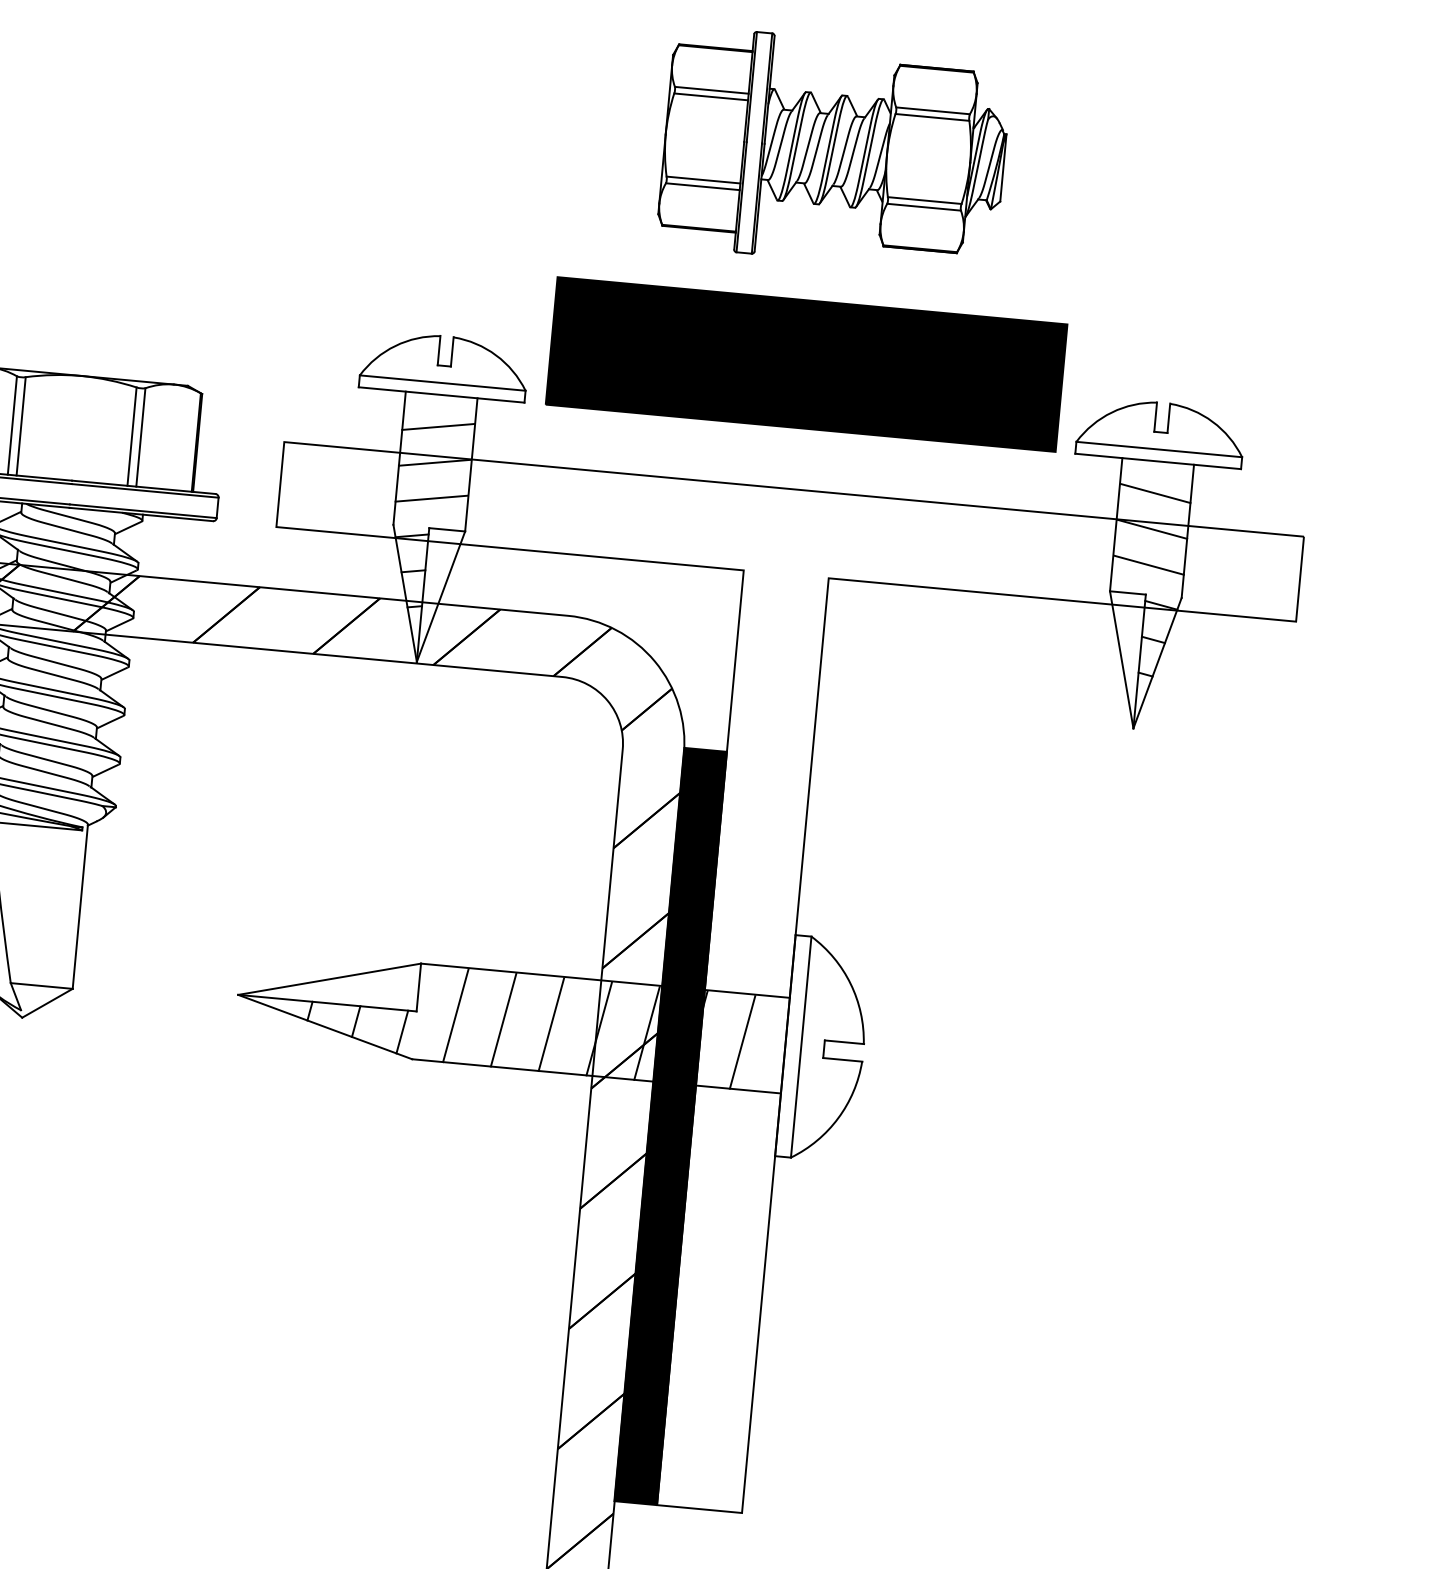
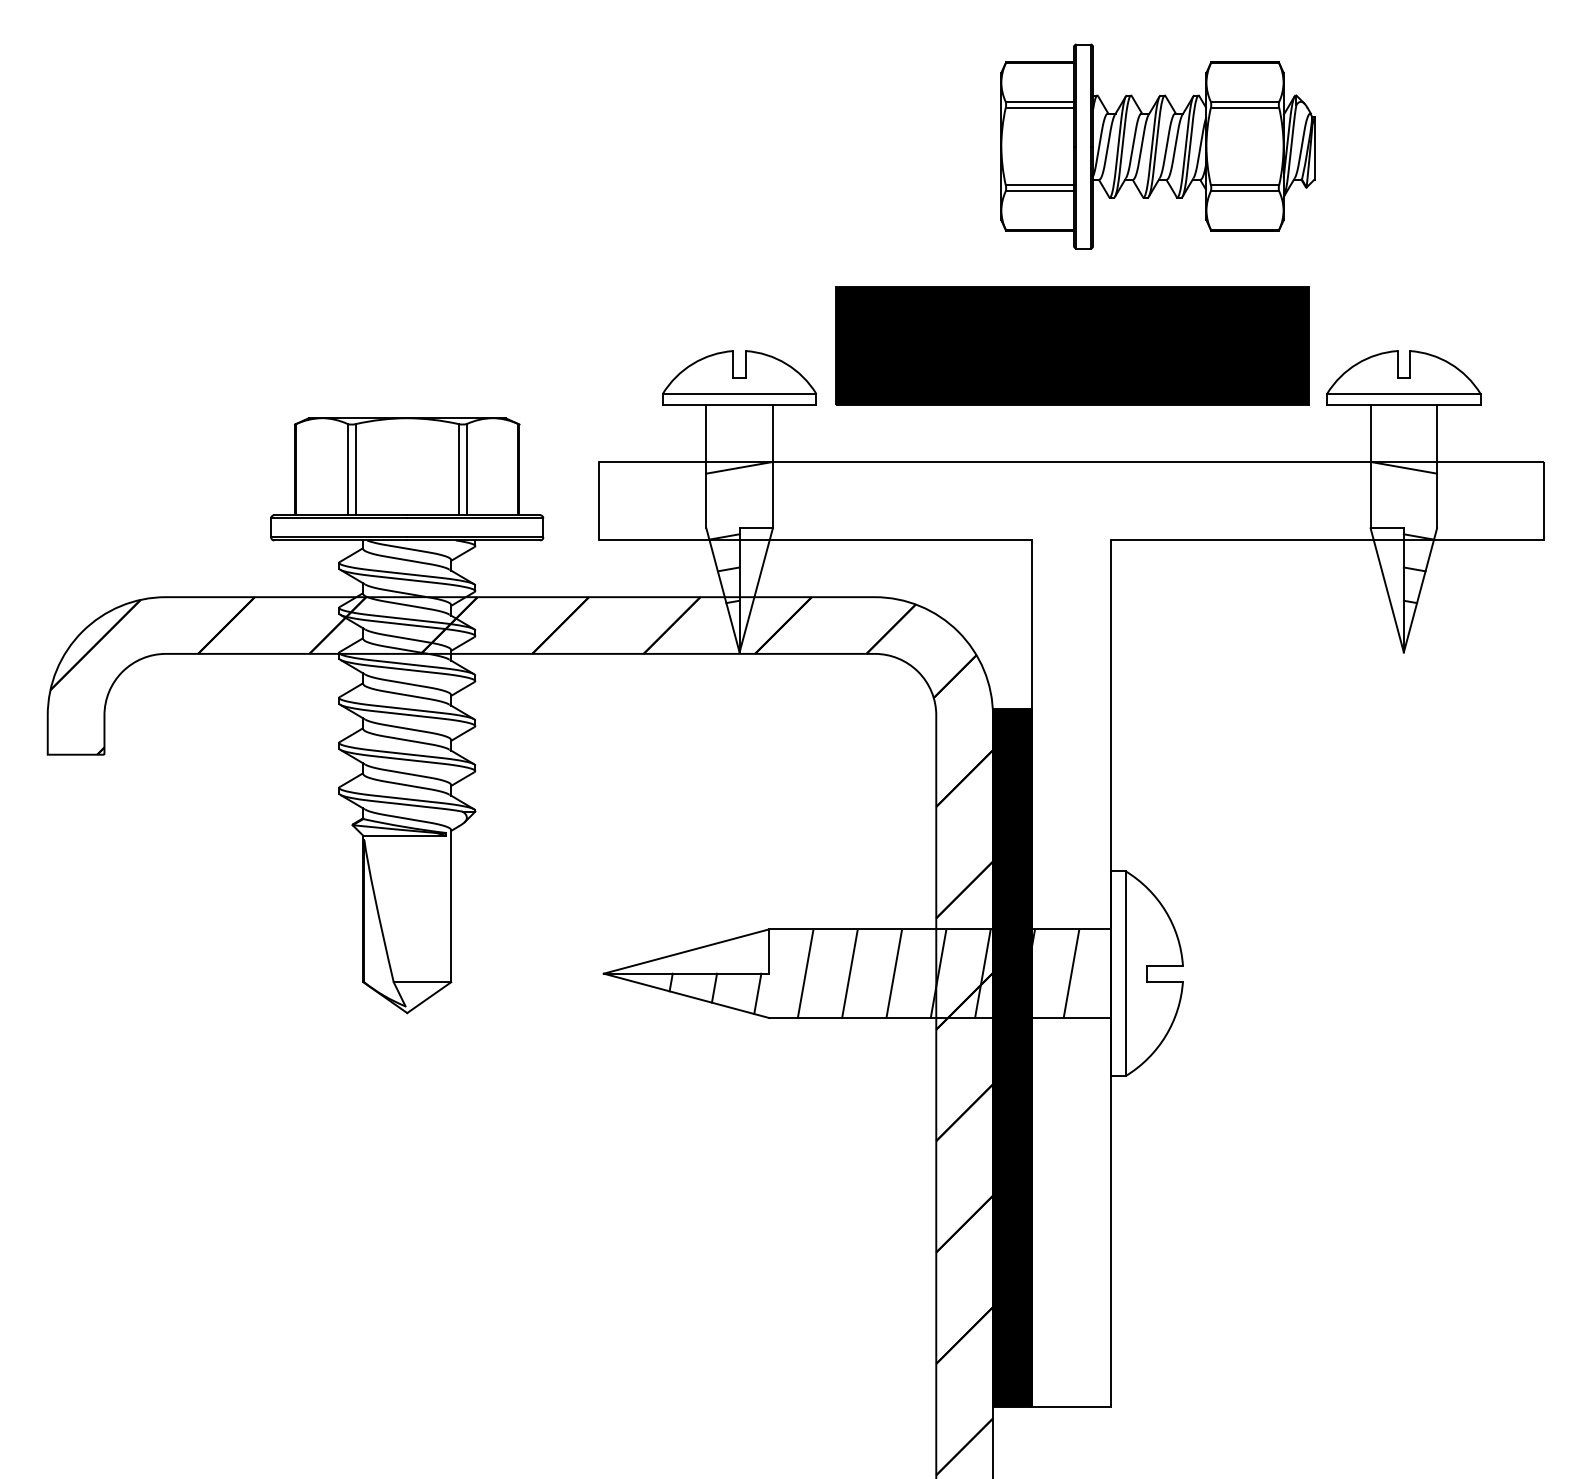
part: (834, 150) -> (1157, 146), moved
line: (437, 426) -> (738, 434), removed
line: (1155, 493) -> (1404, 434), removed
line: (430, 497) -> (738, 500), removed
line: (1149, 564) -> (1404, 500), removed

